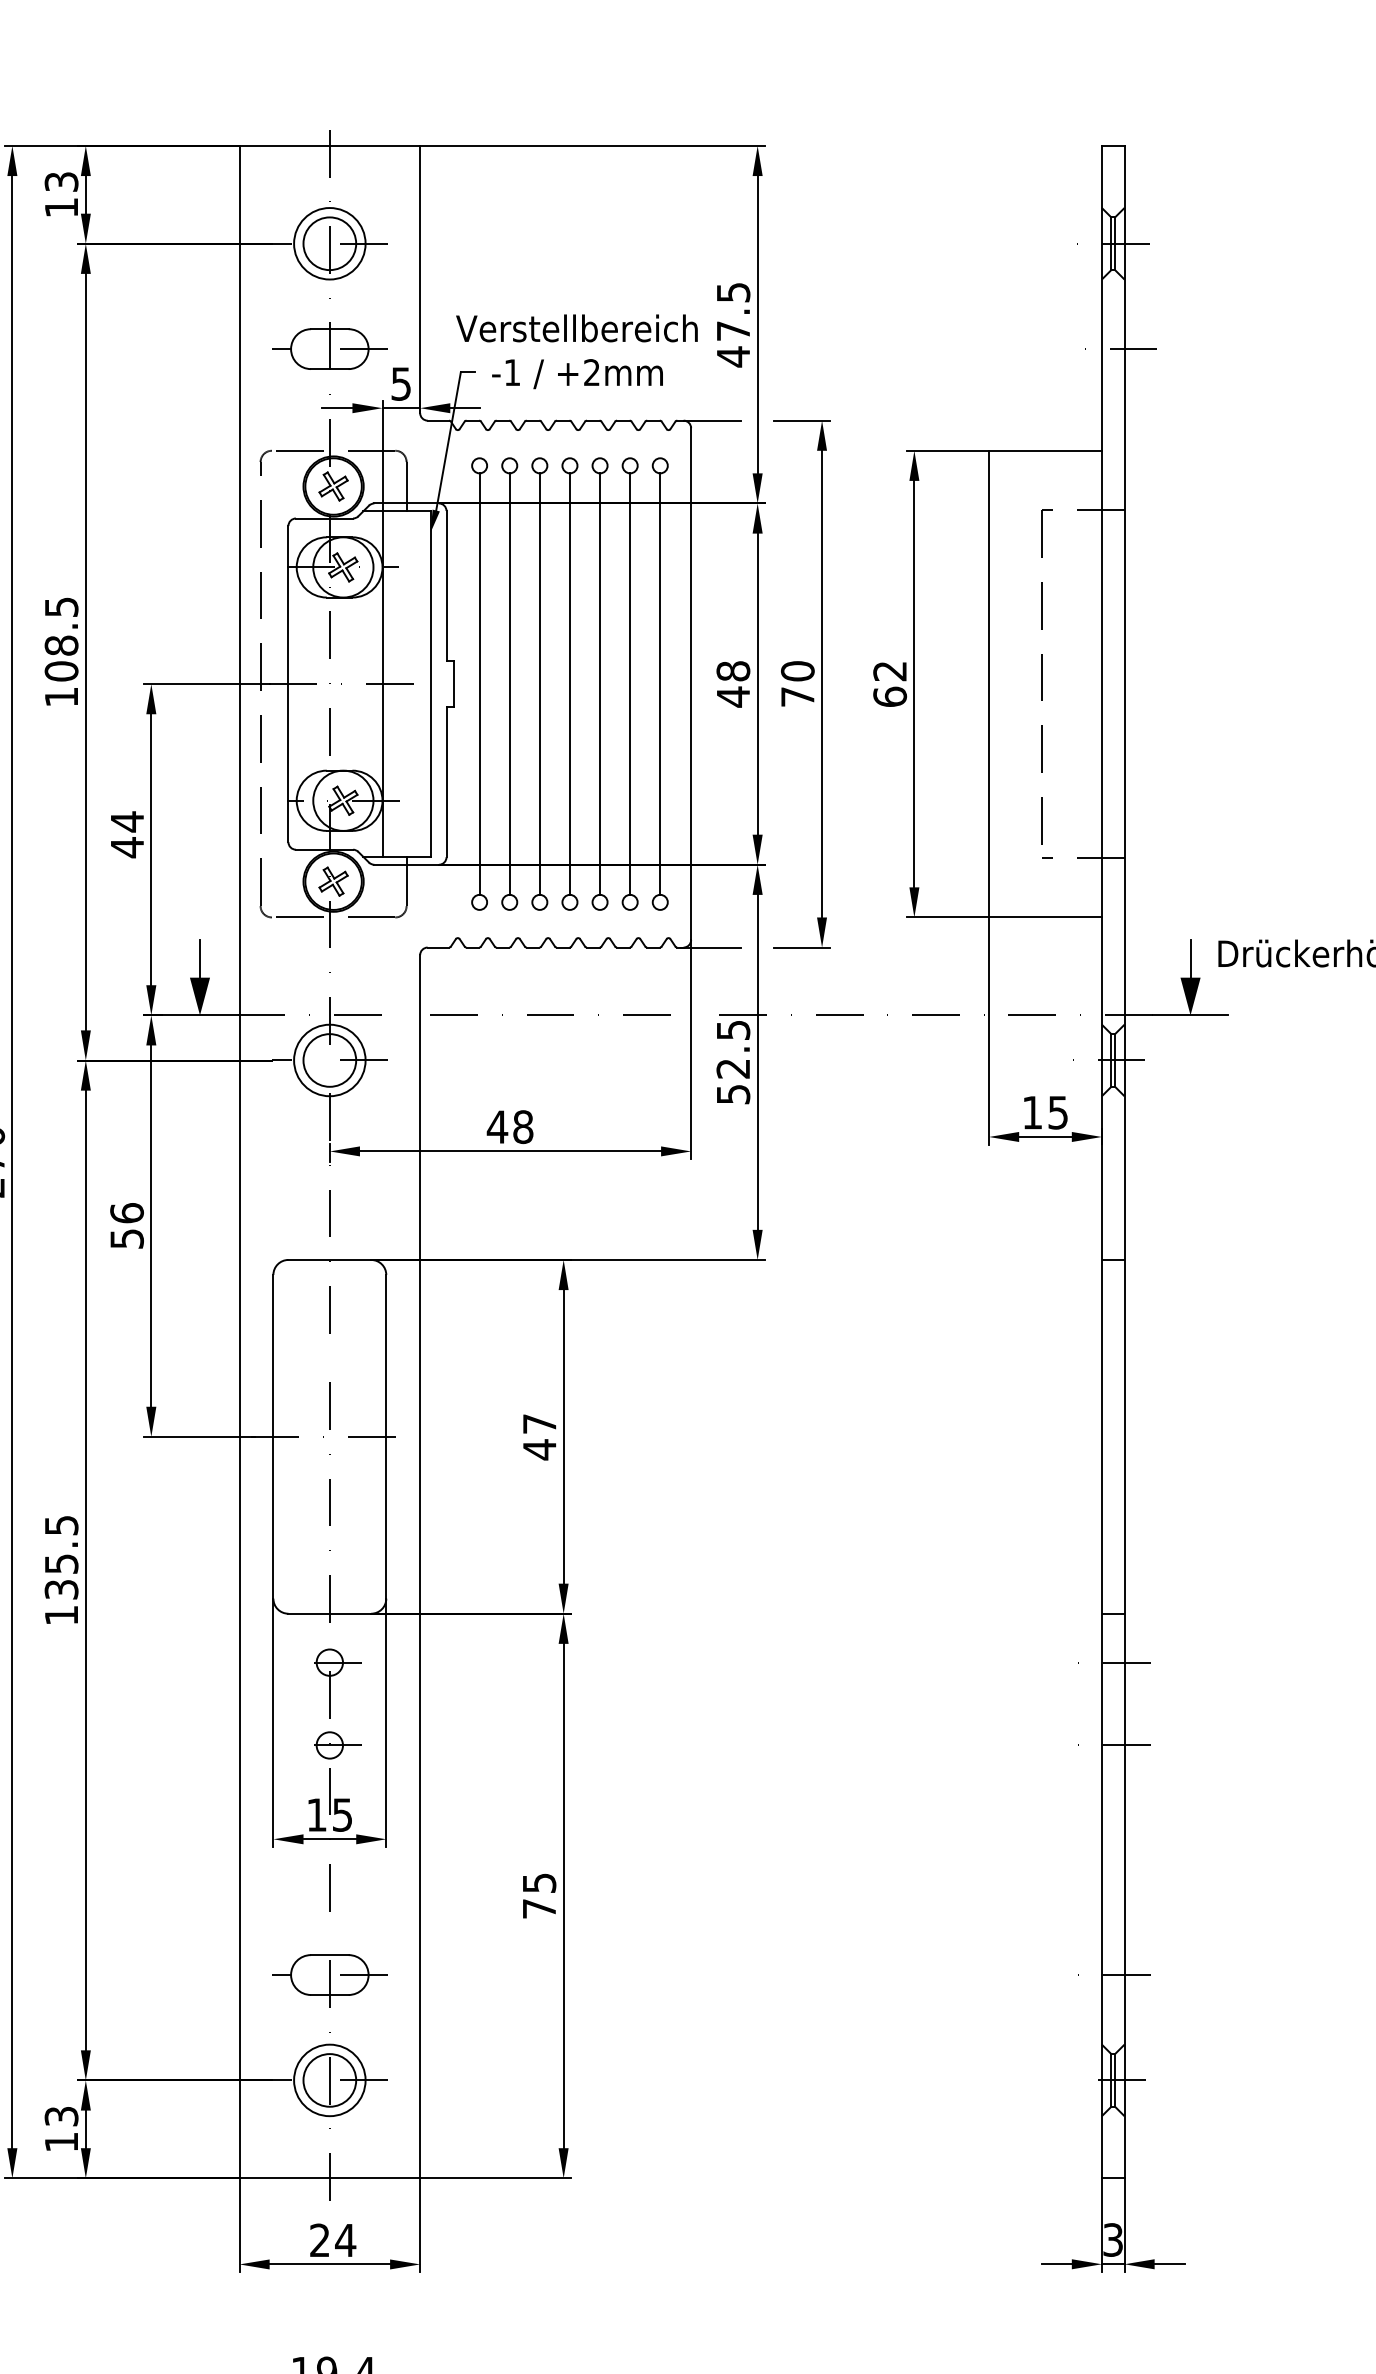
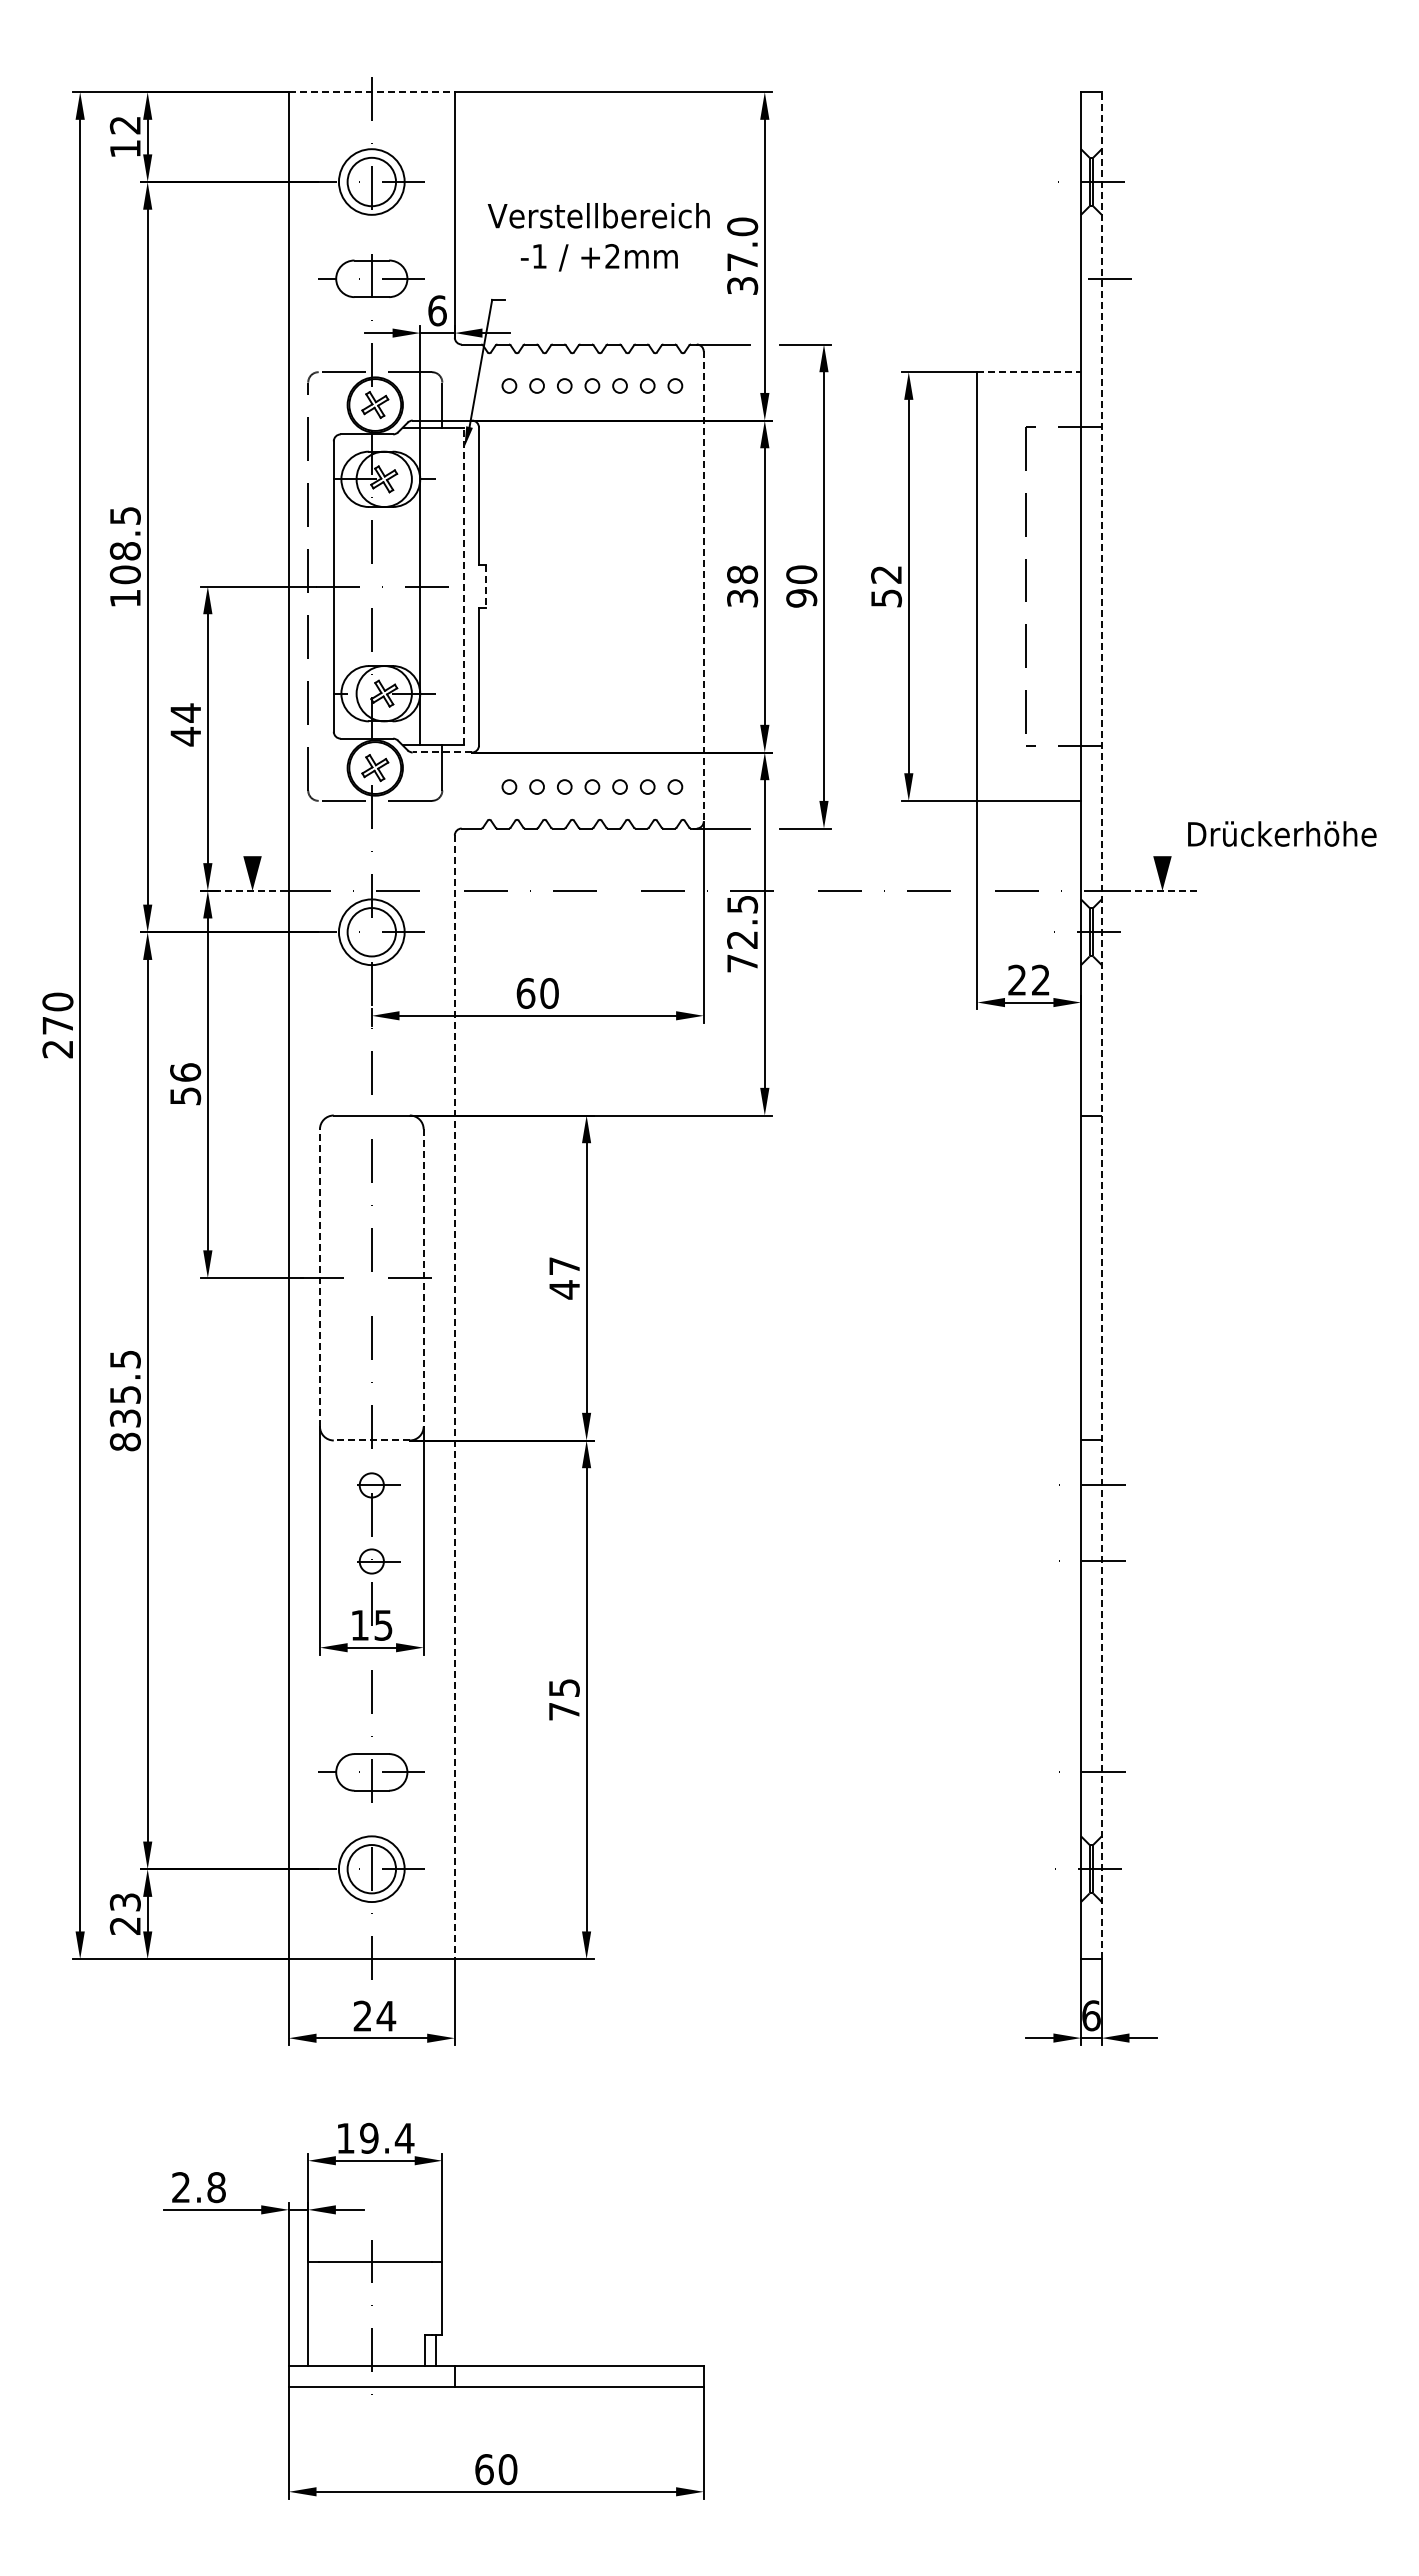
line: (329, 146) -> (371, 92), solid -> dashed
text: (61, 182) -> (125, 125), 13 -> 12
text: (733, 324) -> (742, 256), 47.5 -> 37.0
text: (576, 352) -> (598, 237), moved
text: (401, 383) -> (437, 310), 5 -> 6
line: (1045, 451) -> (1029, 372), solid -> dashed
line: (430, 684) -> (464, 586), solid -> dashed
line: (479, 684) -> (509, 586), removed
line: (510, 684) -> (537, 586), removed
line: (539, 684) -> (564, 586), removed
line: (570, 684) -> (592, 586), removed
line: (600, 684) -> (620, 586), removed
line: (629, 684) -> (647, 586), removed
line: (660, 684) -> (675, 586), removed
line: (453, 685) -> (485, 587), solid -> dashed
line: (690, 685) -> (703, 587), solid -> dashed
text: (733, 697) -> (742, 598), 48 -> 38
text: (797, 697) -> (801, 598), 70 -> 90
text: (890, 697) -> (886, 598), 62 -> 52
line: (406, 864) -> (442, 752), solid -> dashed
line: (199, 958) -> (252, 838), removed
line: (1190, 958) -> (1162, 838), removed
line: (199, 1015) -> (252, 890), solid -> dashed
line: (1190, 1015) -> (1162, 890), solid -> dashed
text: (733, 1094) -> (742, 963), 52.5 -> 72.5
text: (1044, 1111) -> (1028, 979), 15 -> 22
text: (510, 1127) -> (537, 993), 48 -> 60
line: (1124, 1161) -> (1101, 1025), solid -> dashed
line: (272, 1437) -> (319, 1278), solid -> dashed
line: (386, 1437) -> (423, 1278), solid -> dashed
line: (419, 1566) -> (454, 1397), solid -> dashed
line: (329, 1613) -> (371, 1440), solid -> dashed
text: (60, 1614) -> (124, 1441), 135.5 -> 835.5
text: (60, 2141) -> (124, 1925), 13 -> 23
text: (1113, 2239) -> (1091, 2015), 3 -> 6

